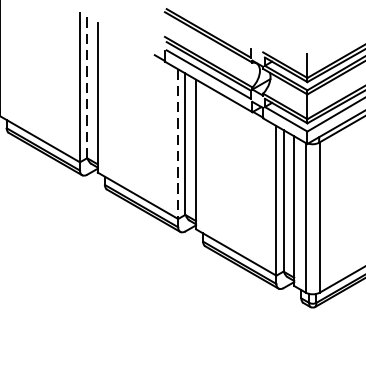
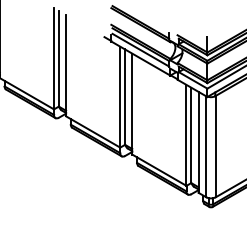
line: (86, 86) -> (58, 58), dashed -> solid
line: (178, 144) -> (120, 97), dashed -> solid

